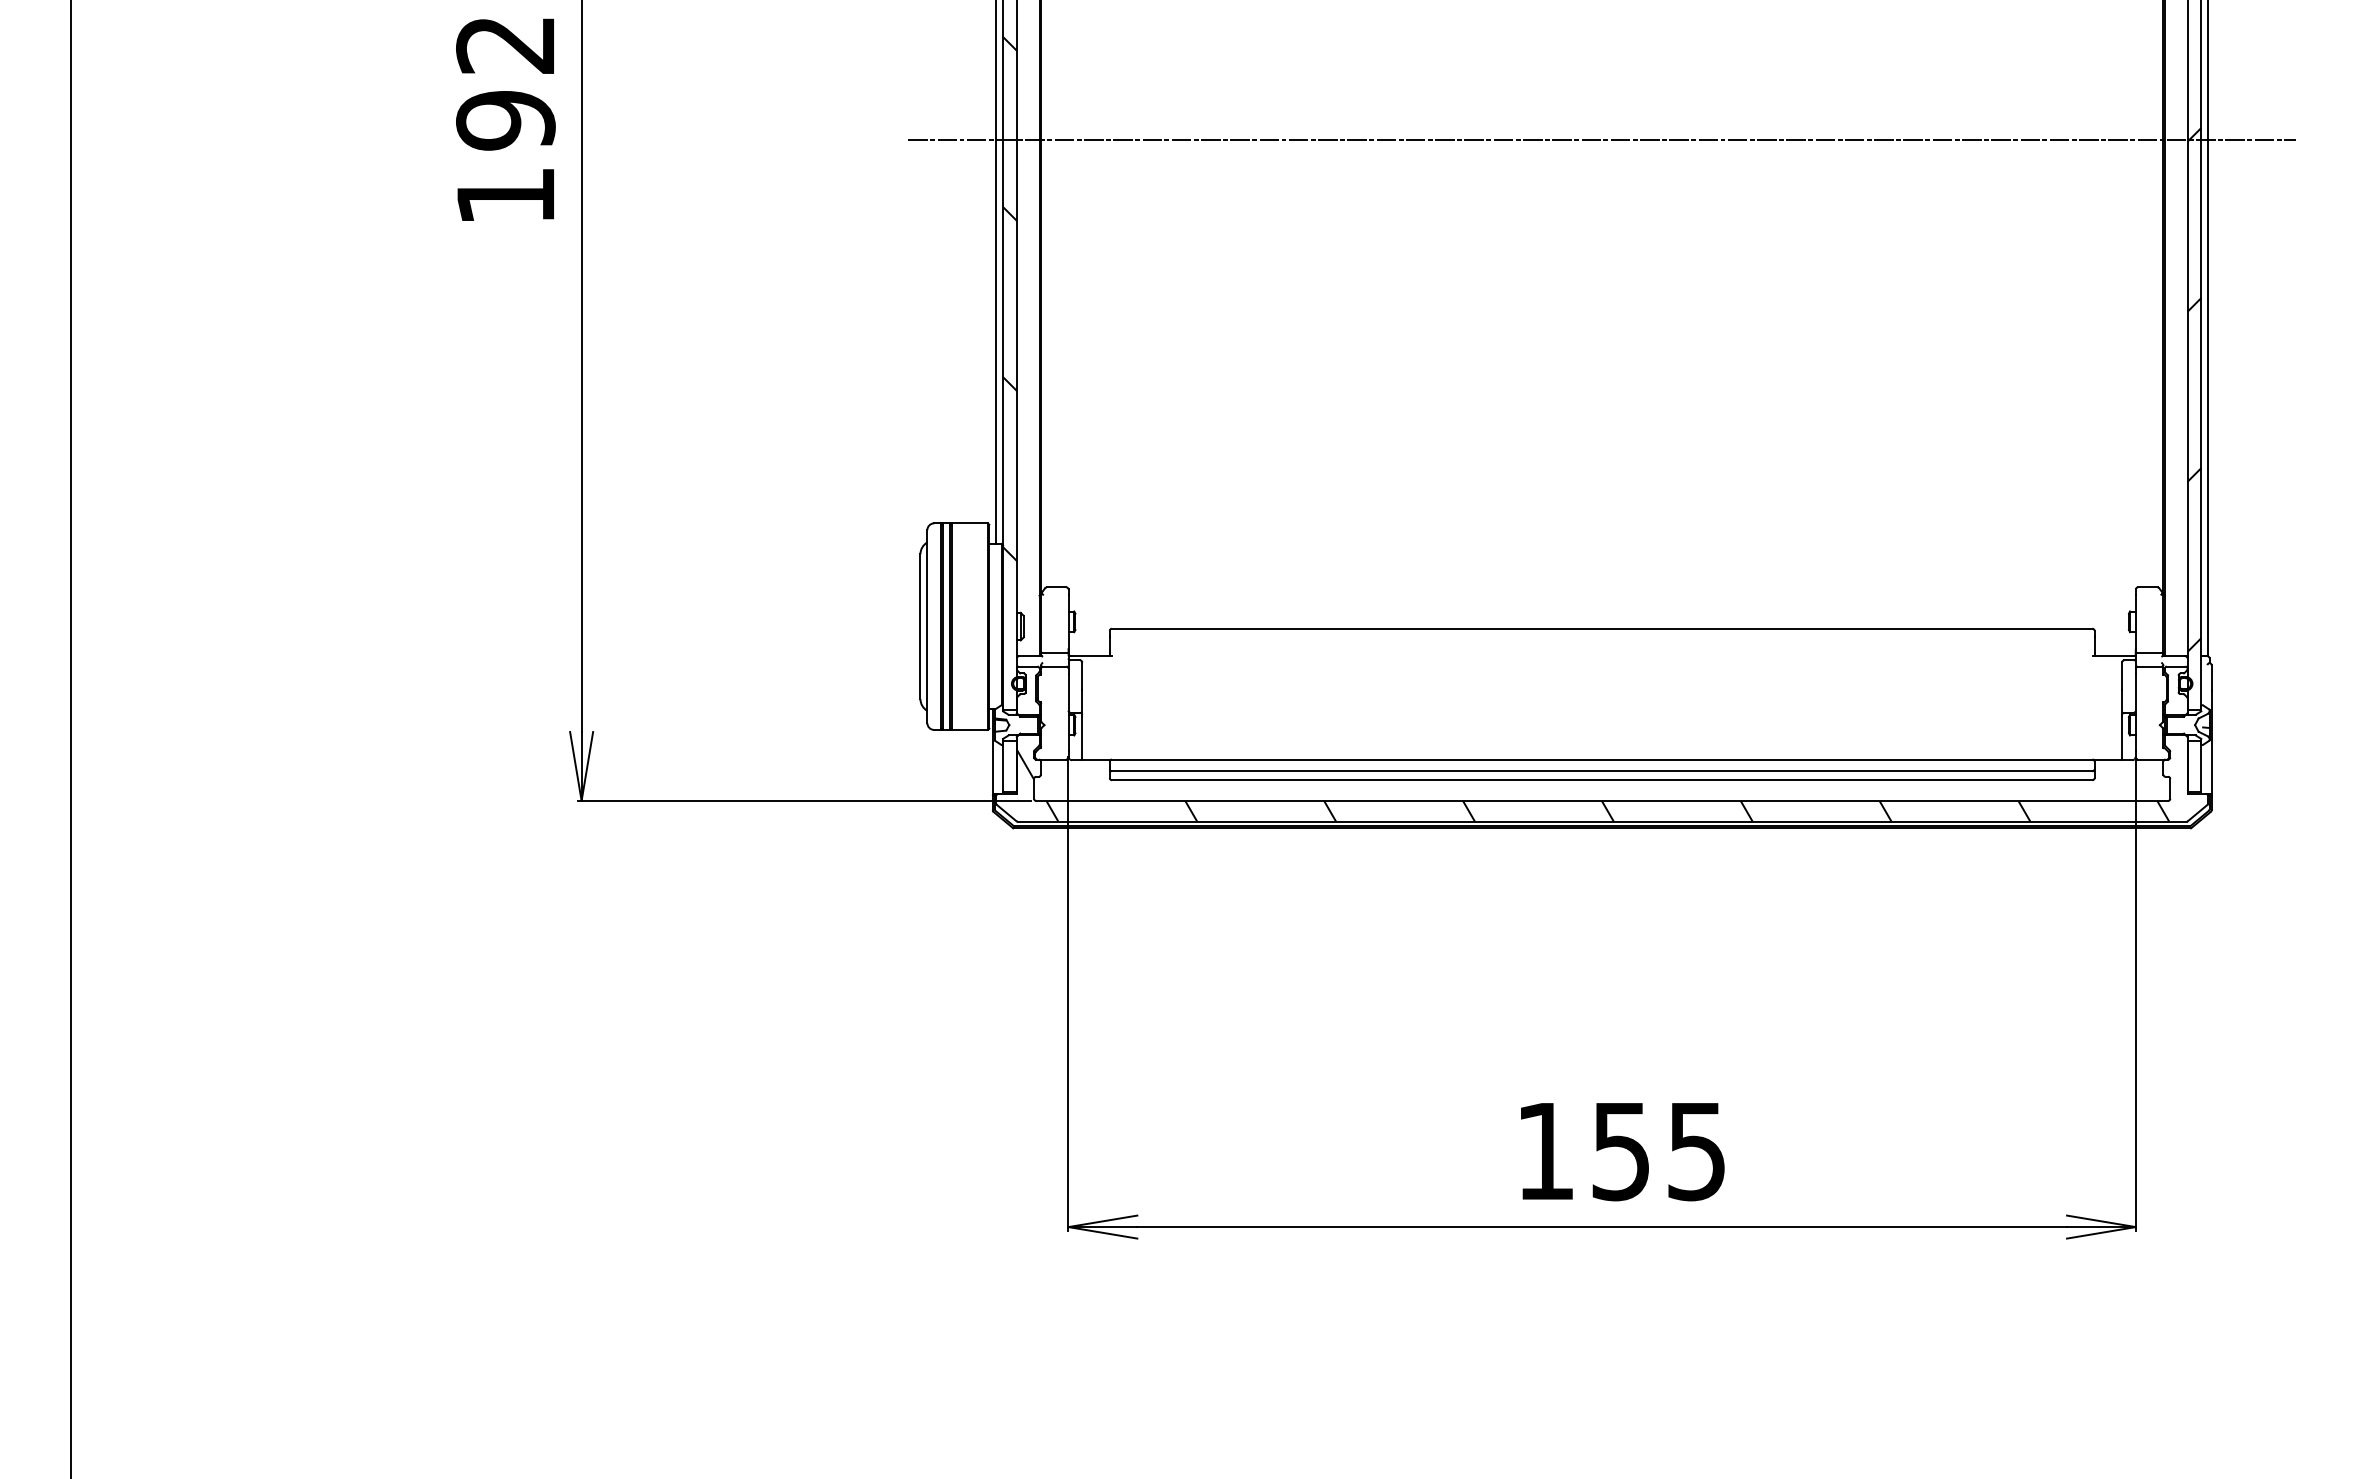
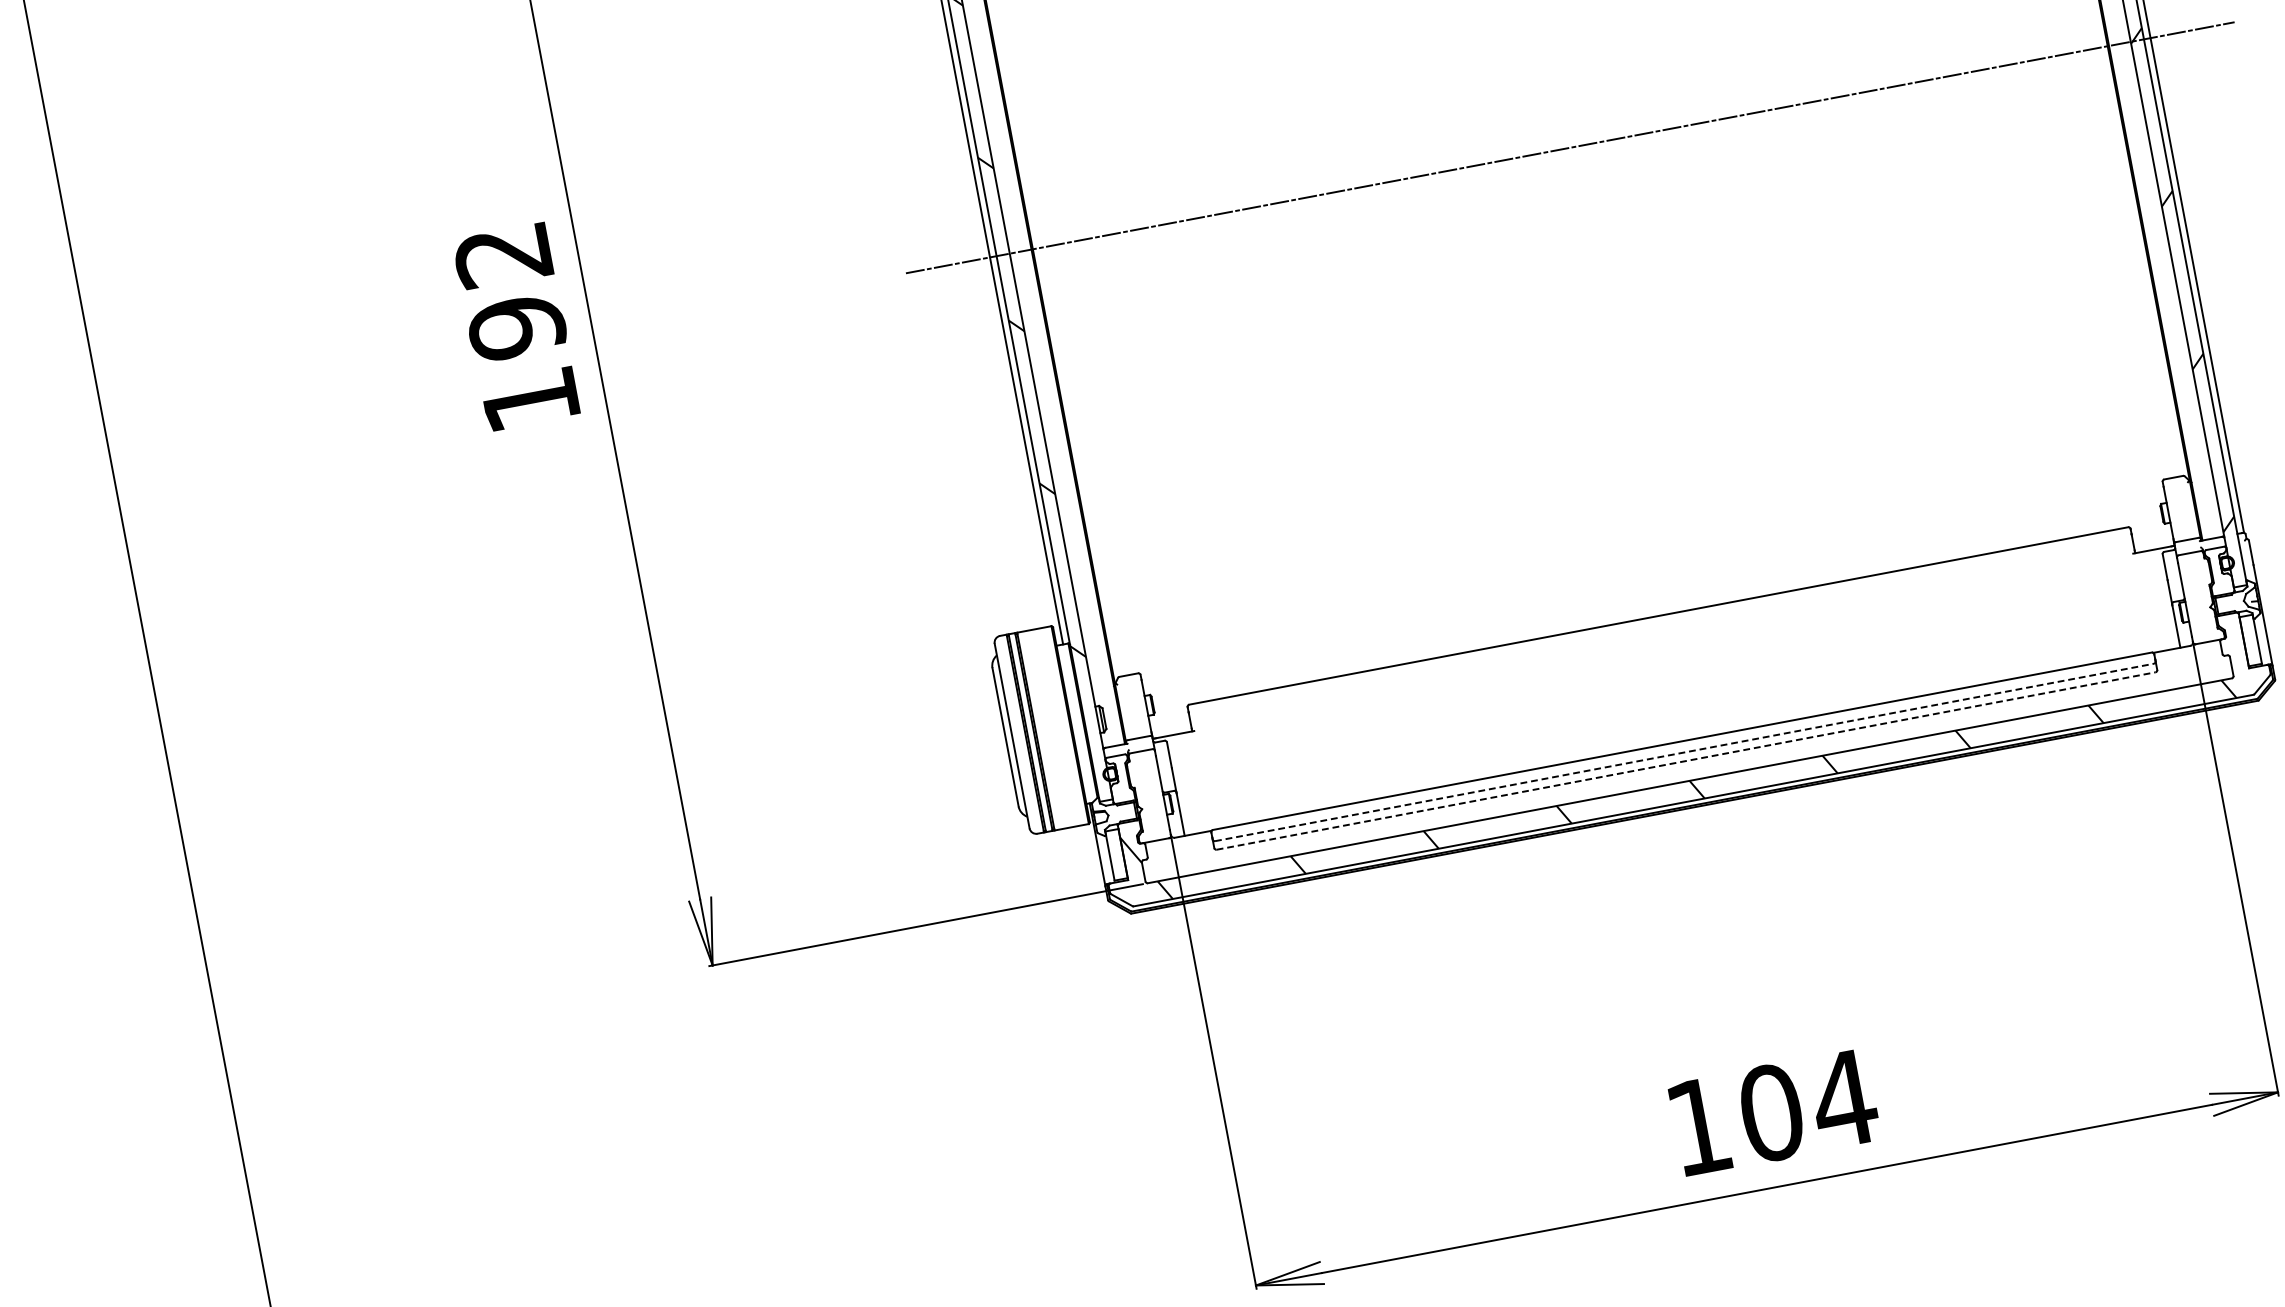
line: (1602, 771) -> (1684, 752), solid -> dashed
line: (1602, 780) -> (1686, 761), solid -> dashed
text: (1659, 1151) -> (1808, 1106), 155 -> 104

